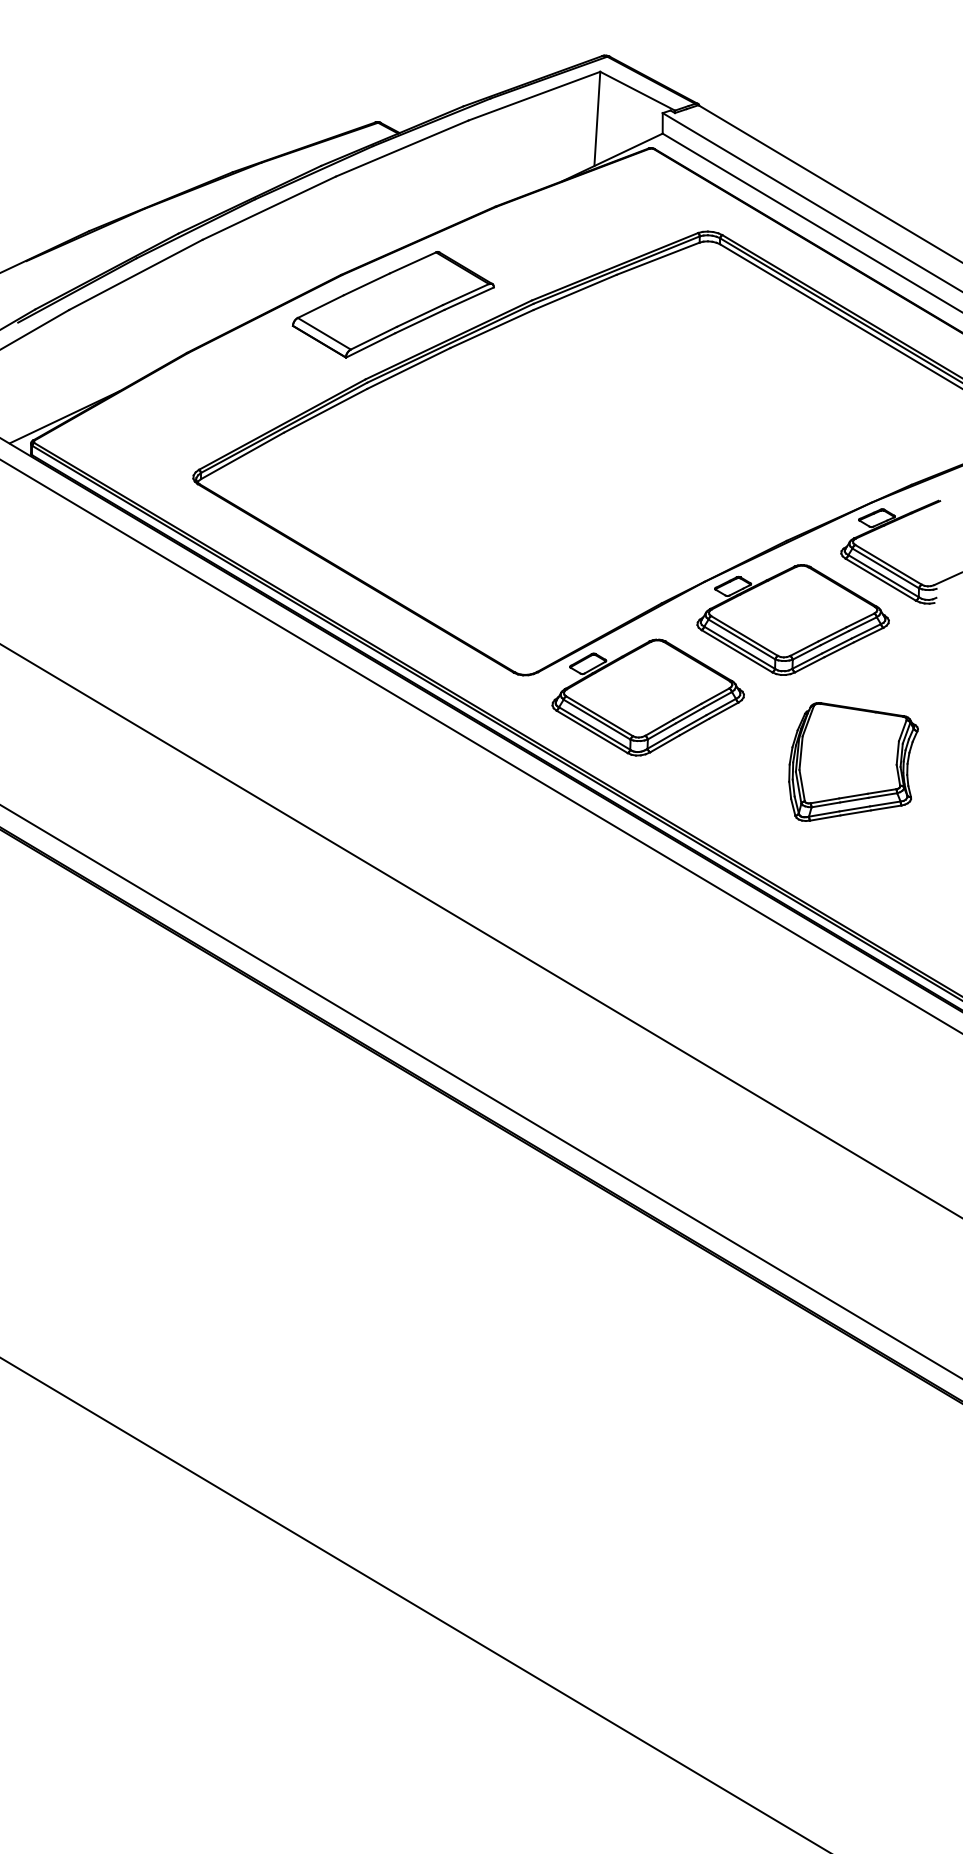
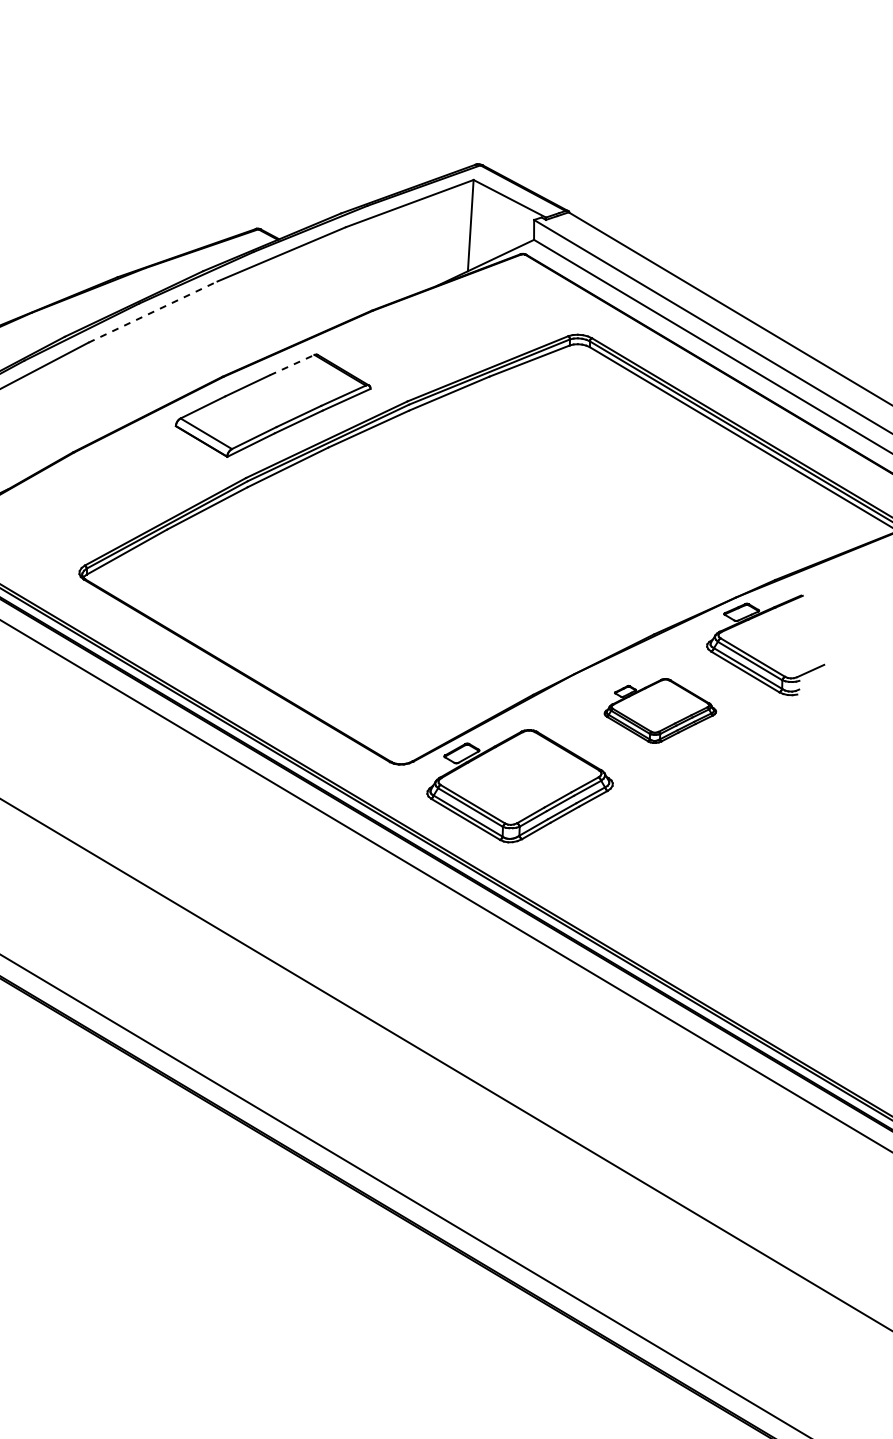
line: (269, 208) -> (153, 312), solid -> dashed
line: (413, 262) -> (292, 364), solid -> dashed
part: (792, 619) -> (659, 710), size x0.6
part: (853, 761) -> (718, 848), removed

